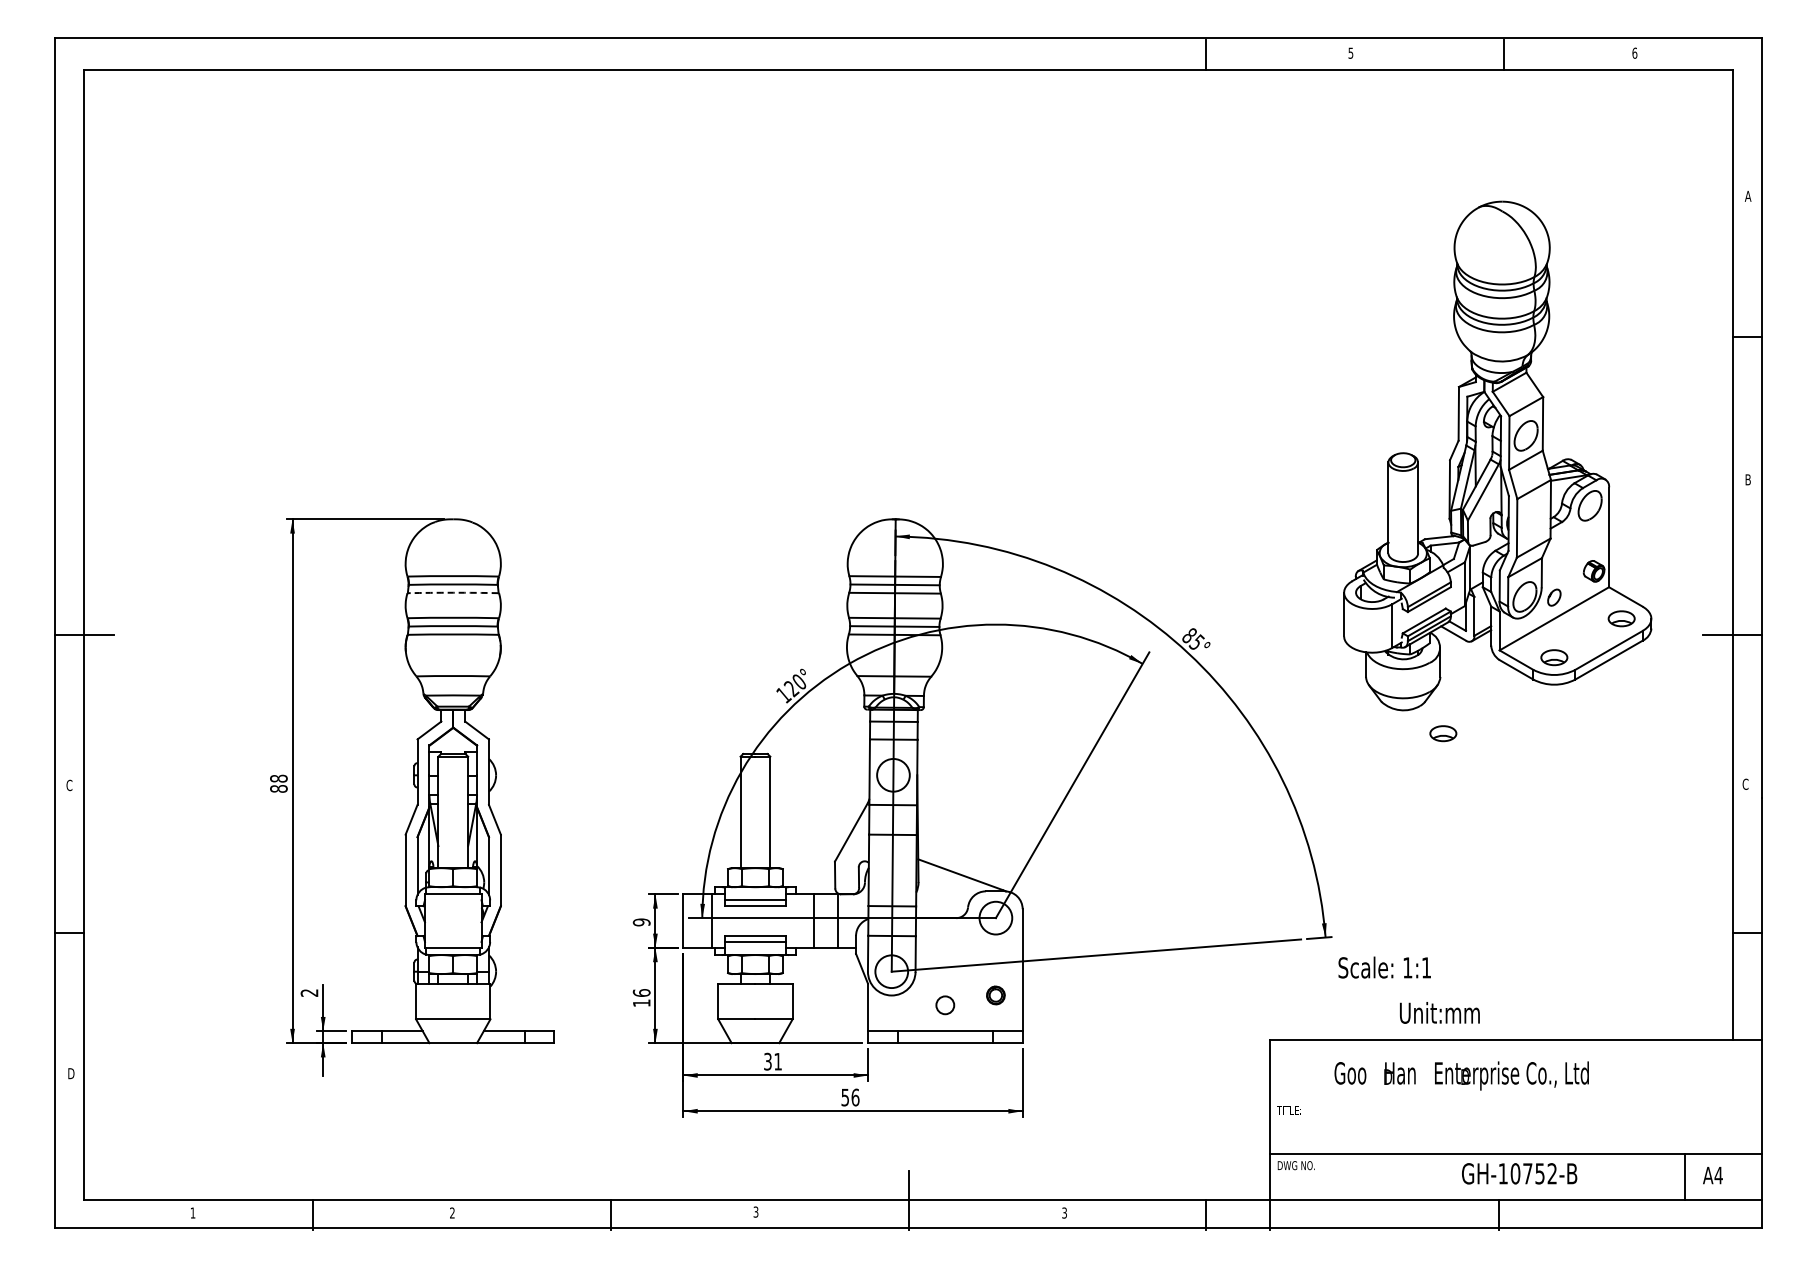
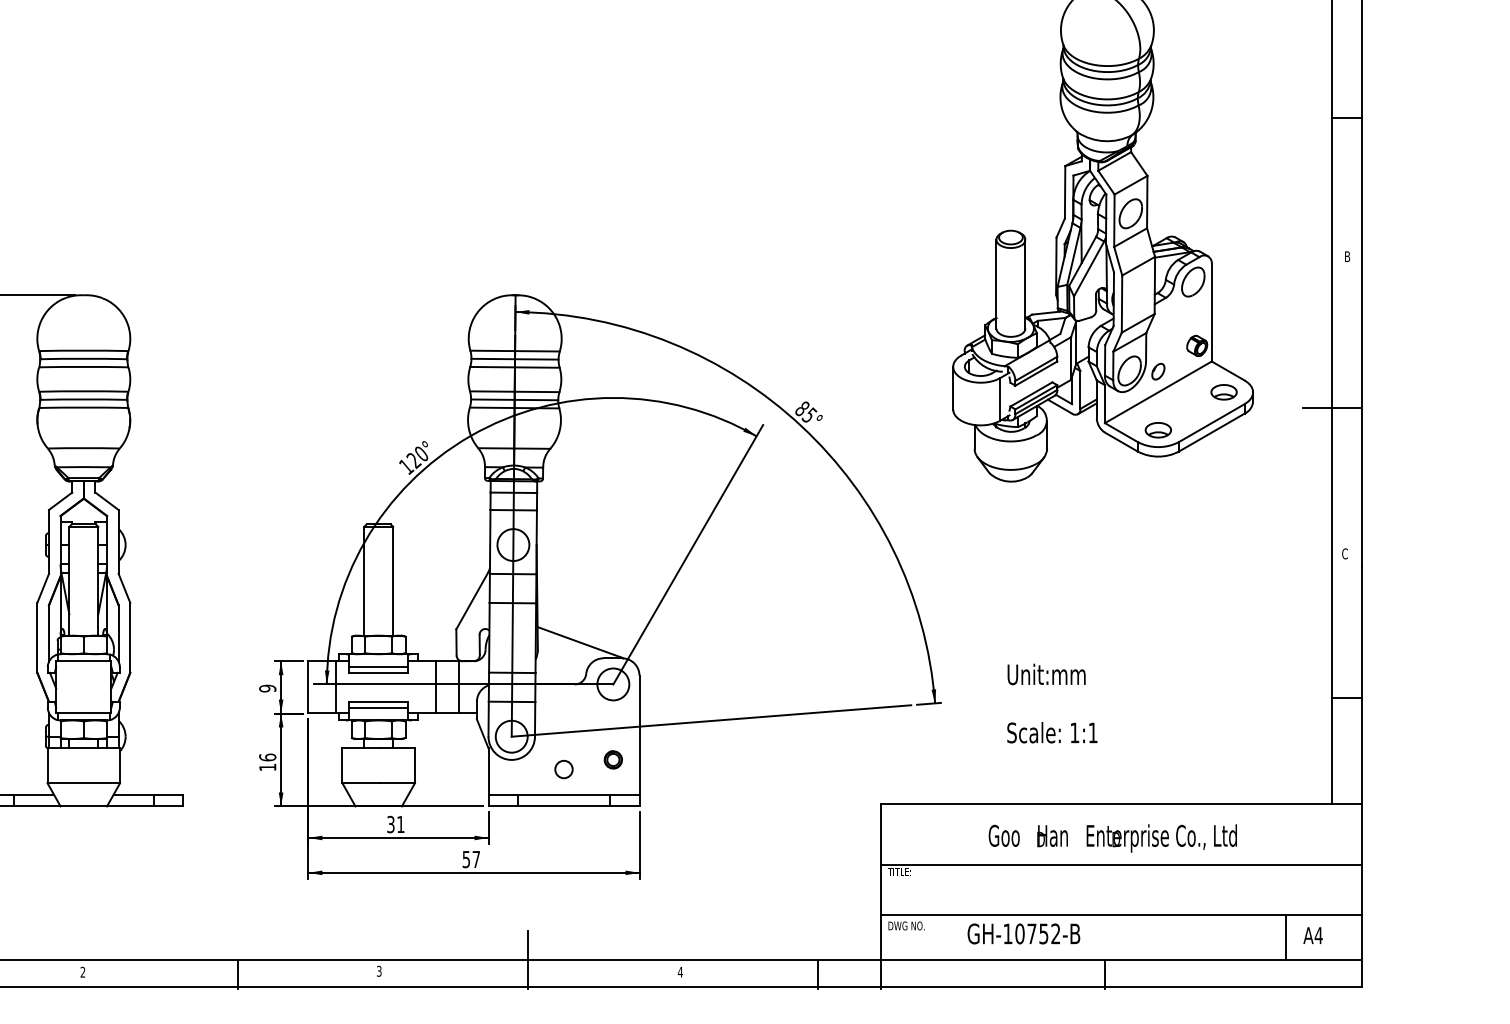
arc: (453, 592) -> (84, 366), dashed -> solid
part: (1443, 733) -> (1050, 504), removed
text: (1384, 967) -> (1052, 732), moved
text: (1439, 1012) -> (1046, 674), moved
text: (1461, 1075) -> (1112, 838), moved
text: (855, 1097) -> (476, 859), 56 -> 57
line: (1515, 1103) -> (1120, 865), added
text: (1519, 1173) -> (1023, 933), moved
text: (1064, 1212) -> (680, 971), 3 -> 4

